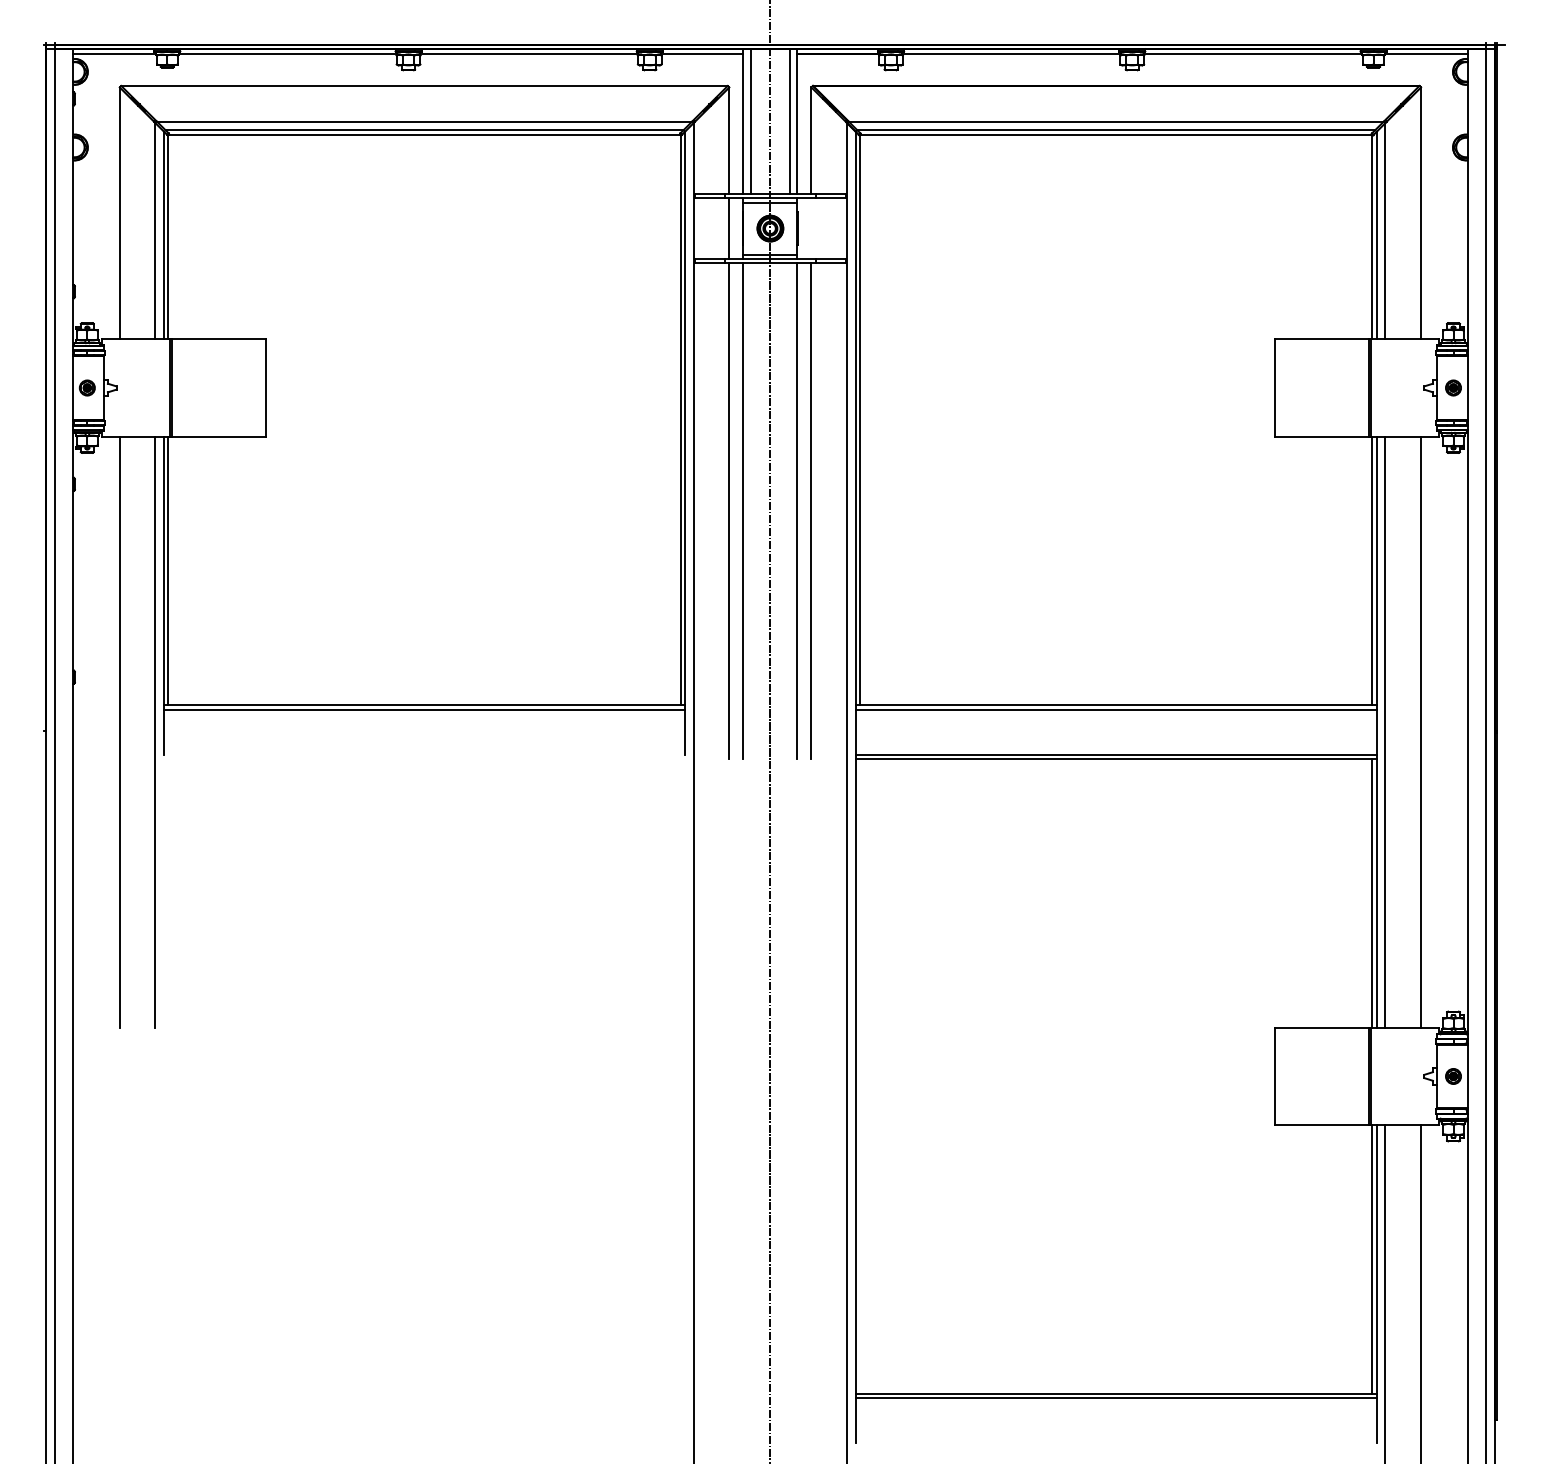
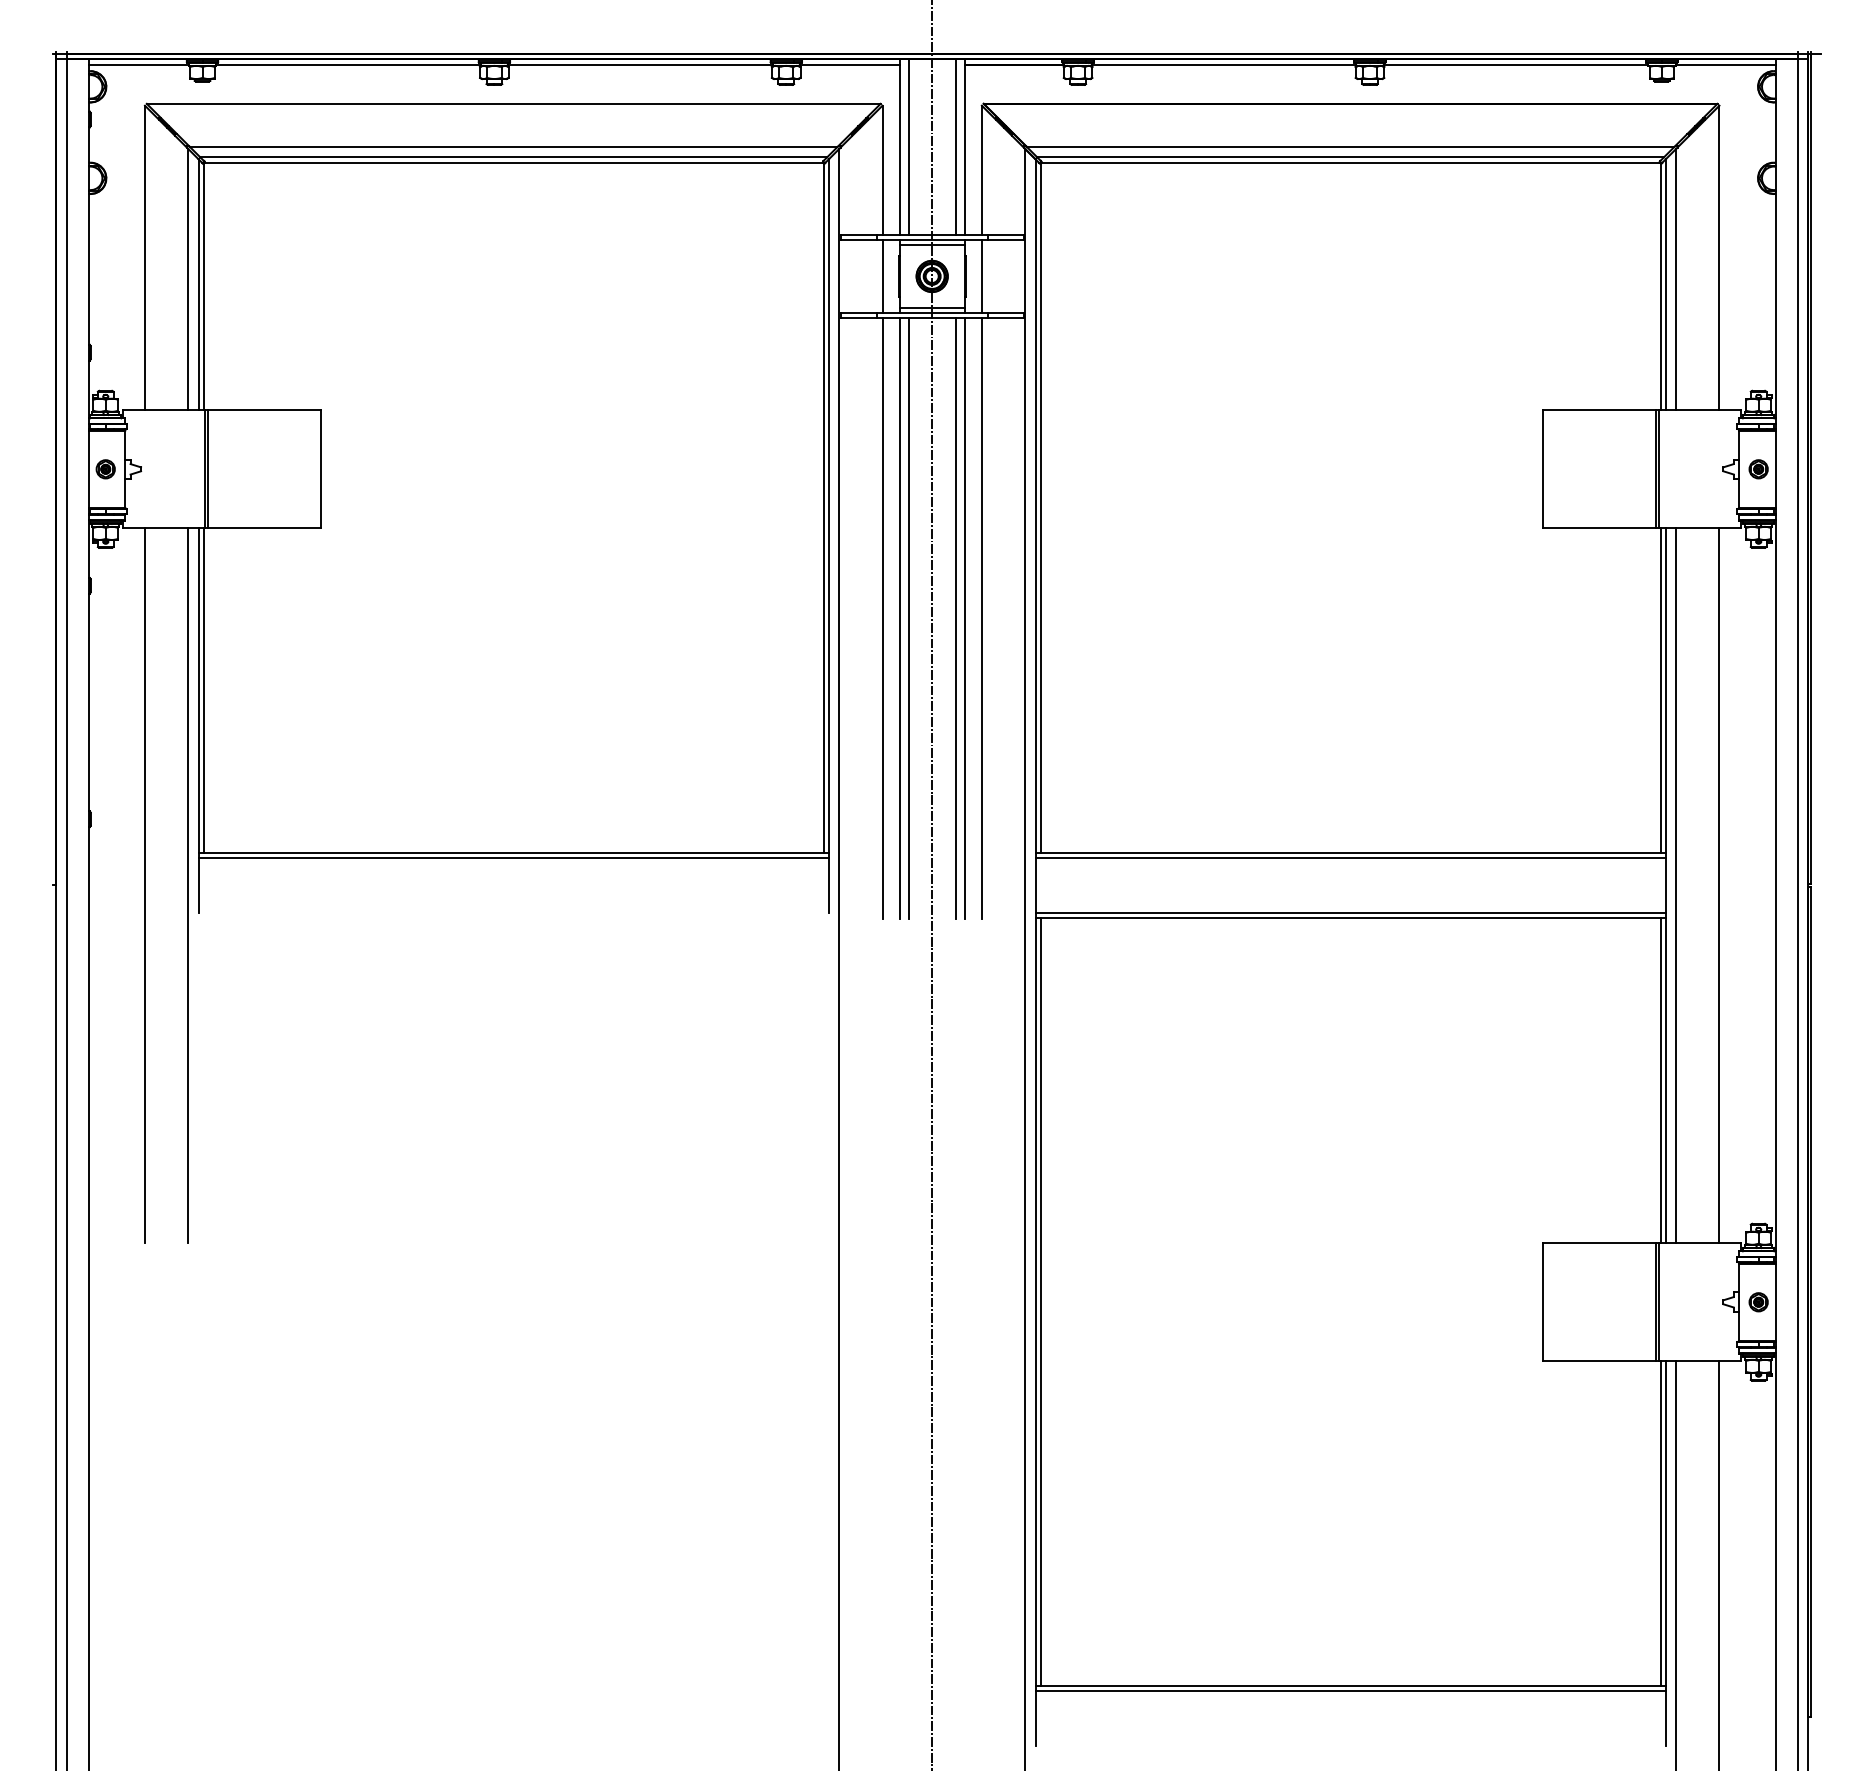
line: (811, 228) -> (981, 276), added
line: (750, 511) -> (908, 618), added
line: (789, 511) -> (955, 618), added
line: (860, 1076) -> (1041, 1302), added

